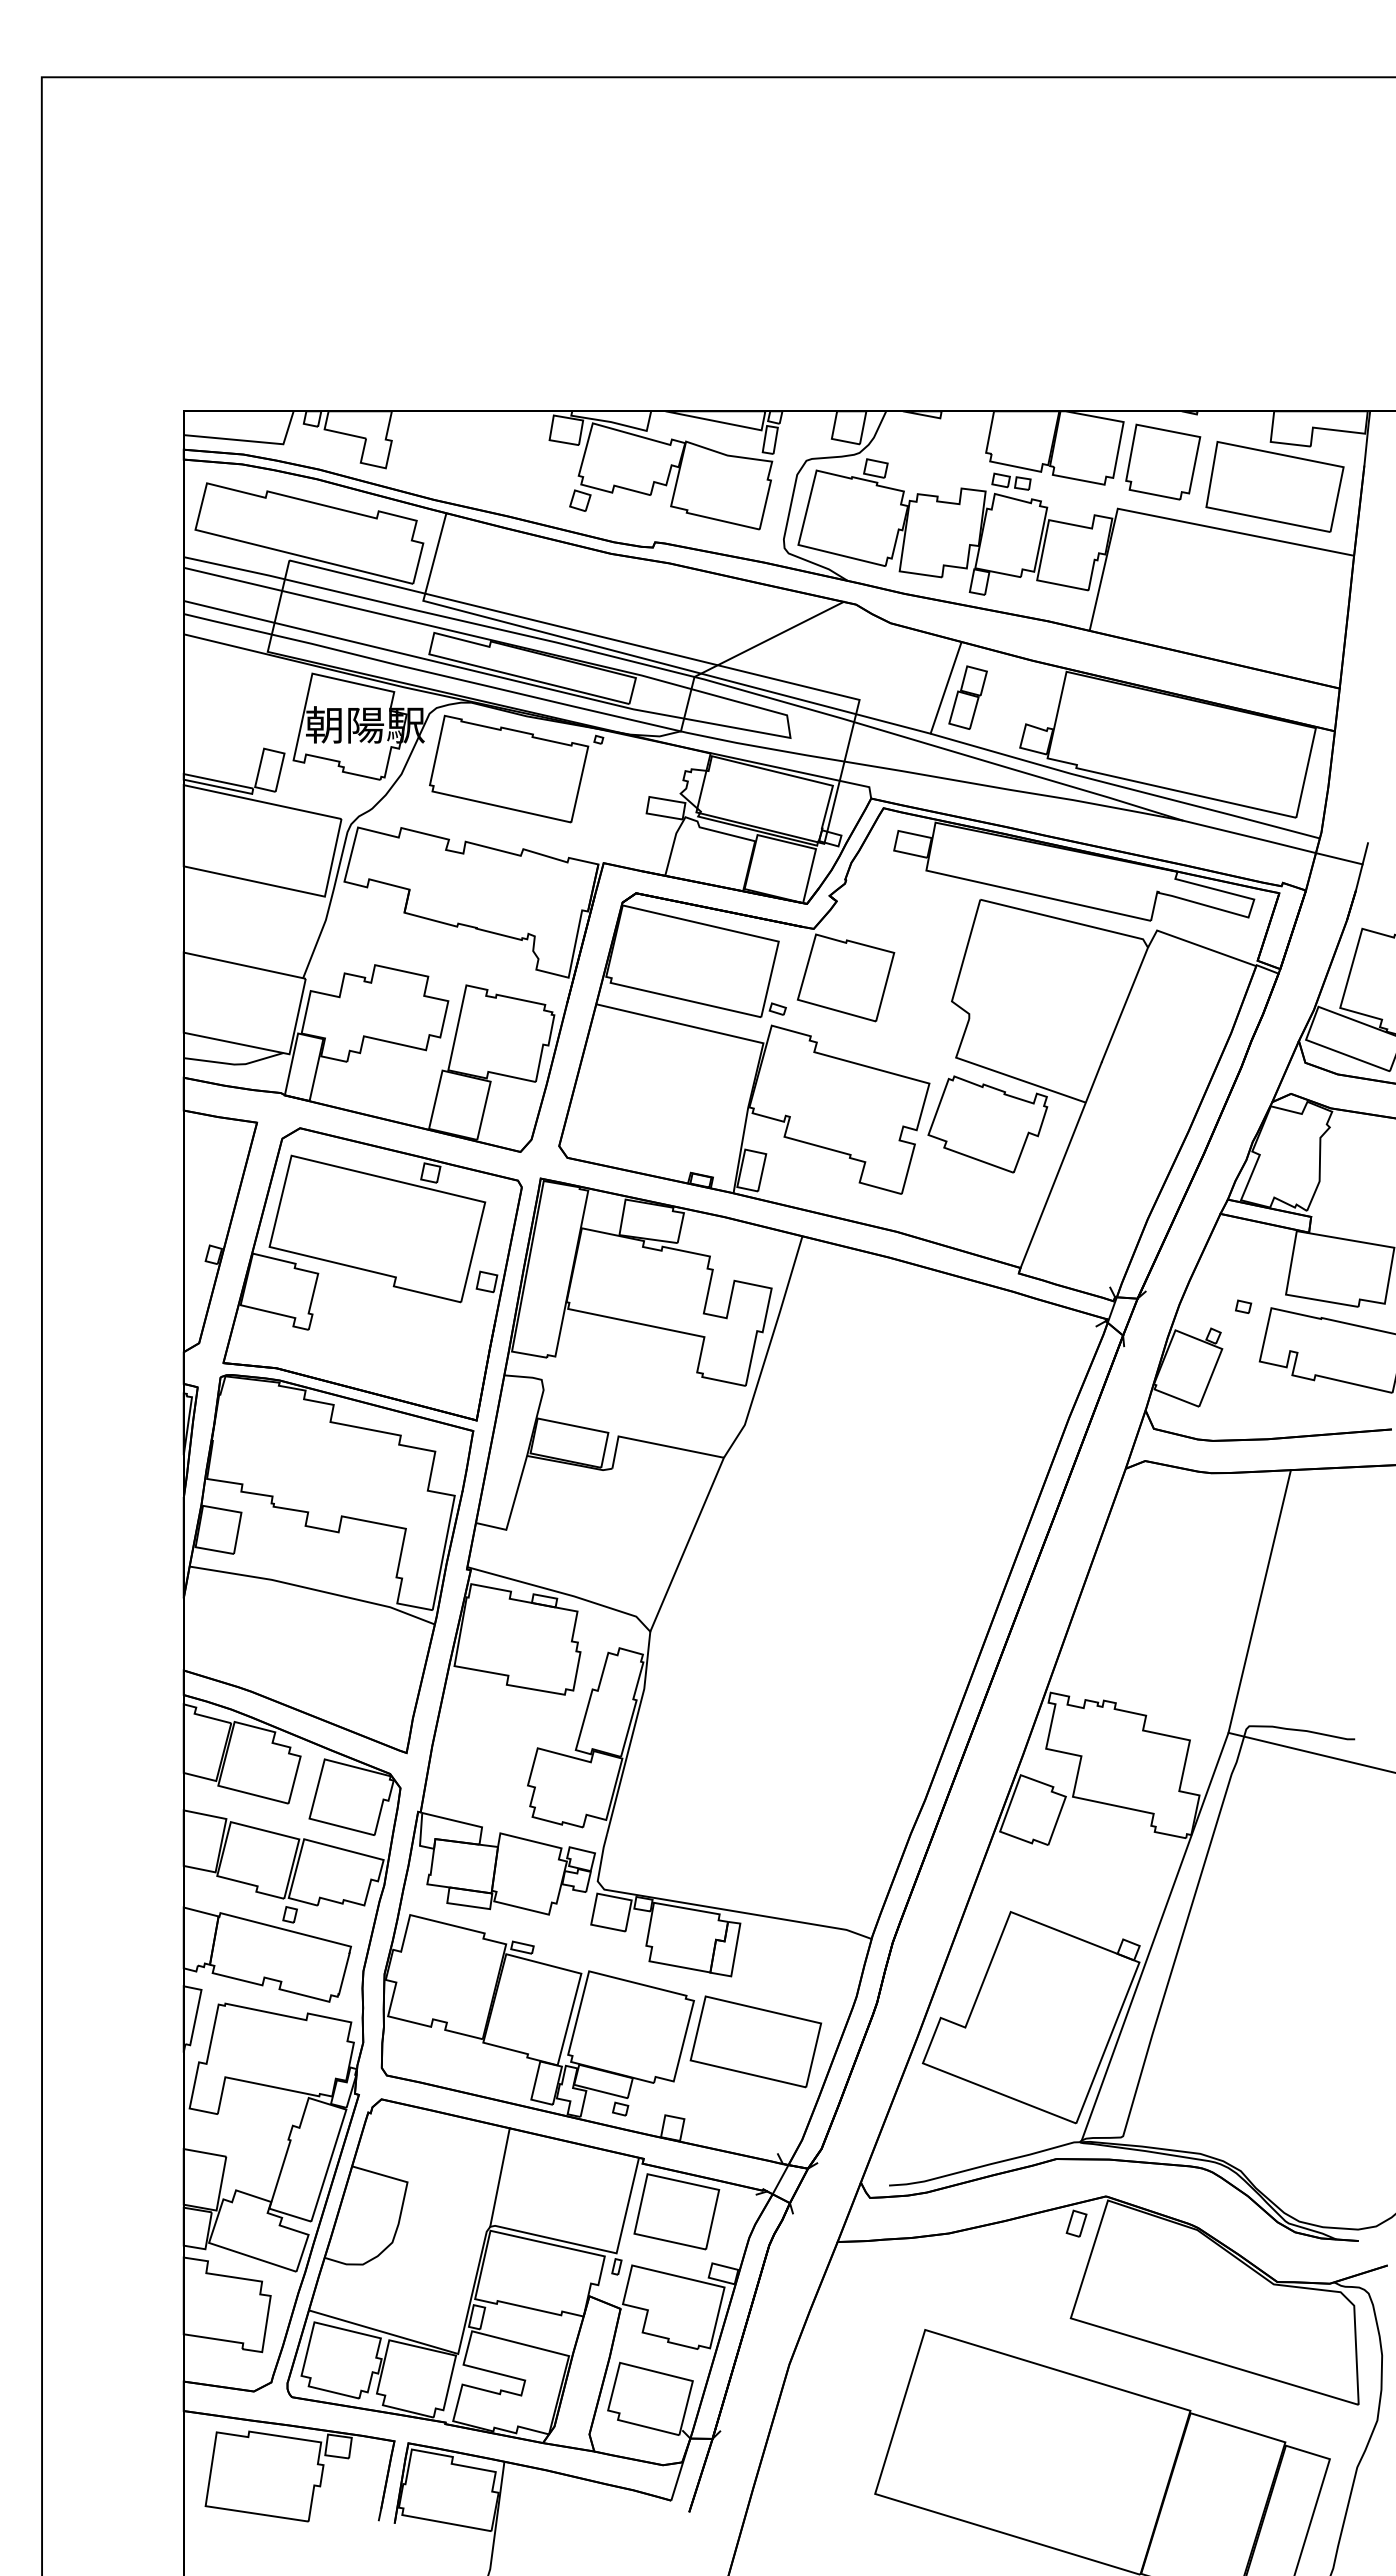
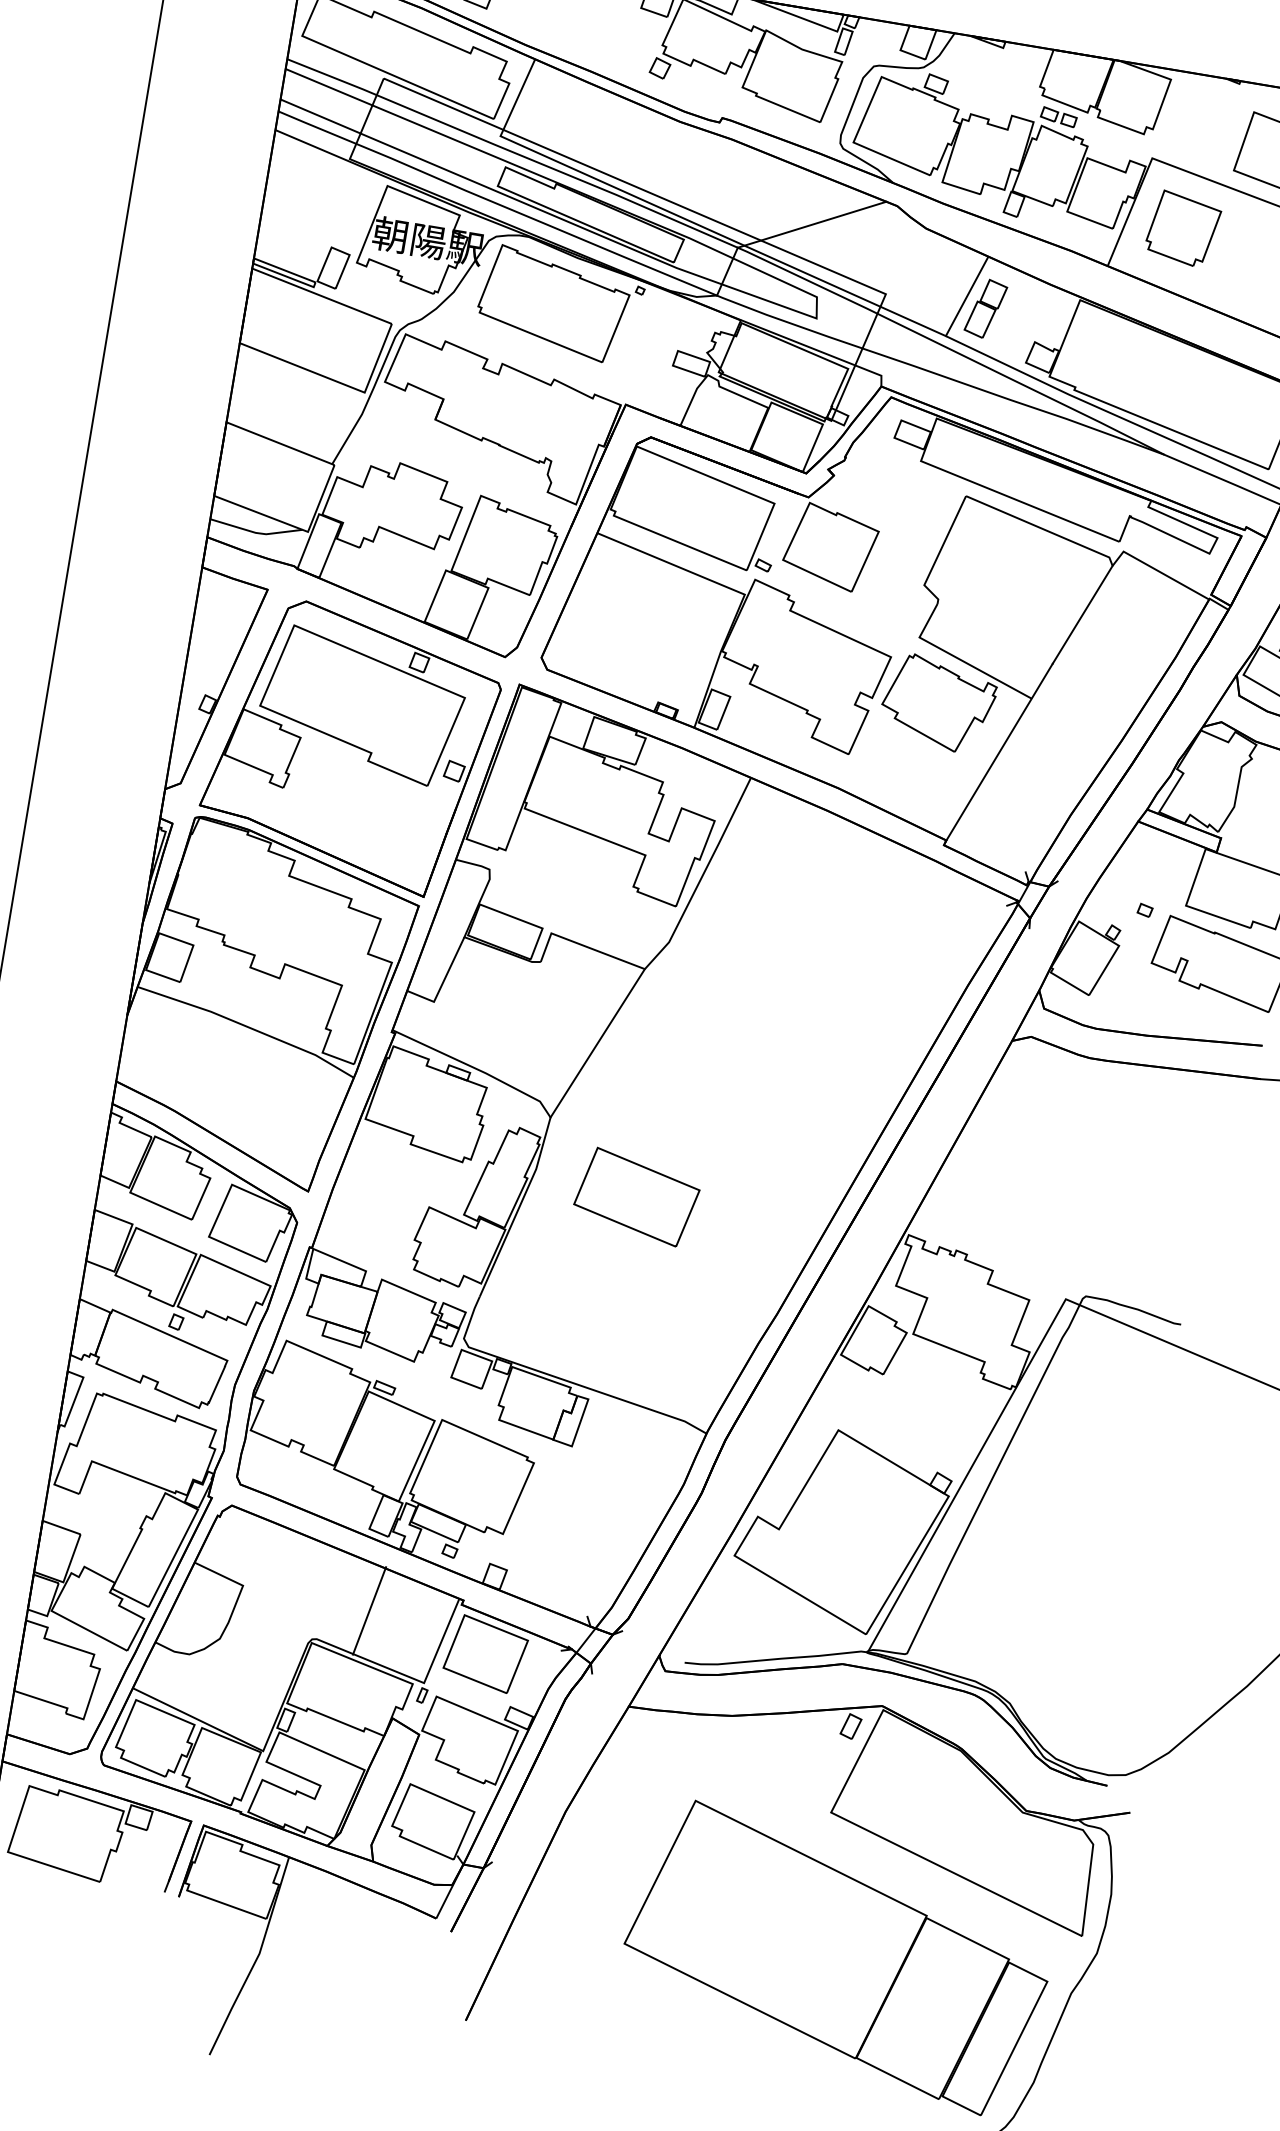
part: (1163, 461) -> (1183, 228), moved
line: (1259, 1601) -> (1114, 1183), removed
part: (755, 2041) -> (636, 1196), moved
line: (499, 2177) -> (369, 1610), moved

